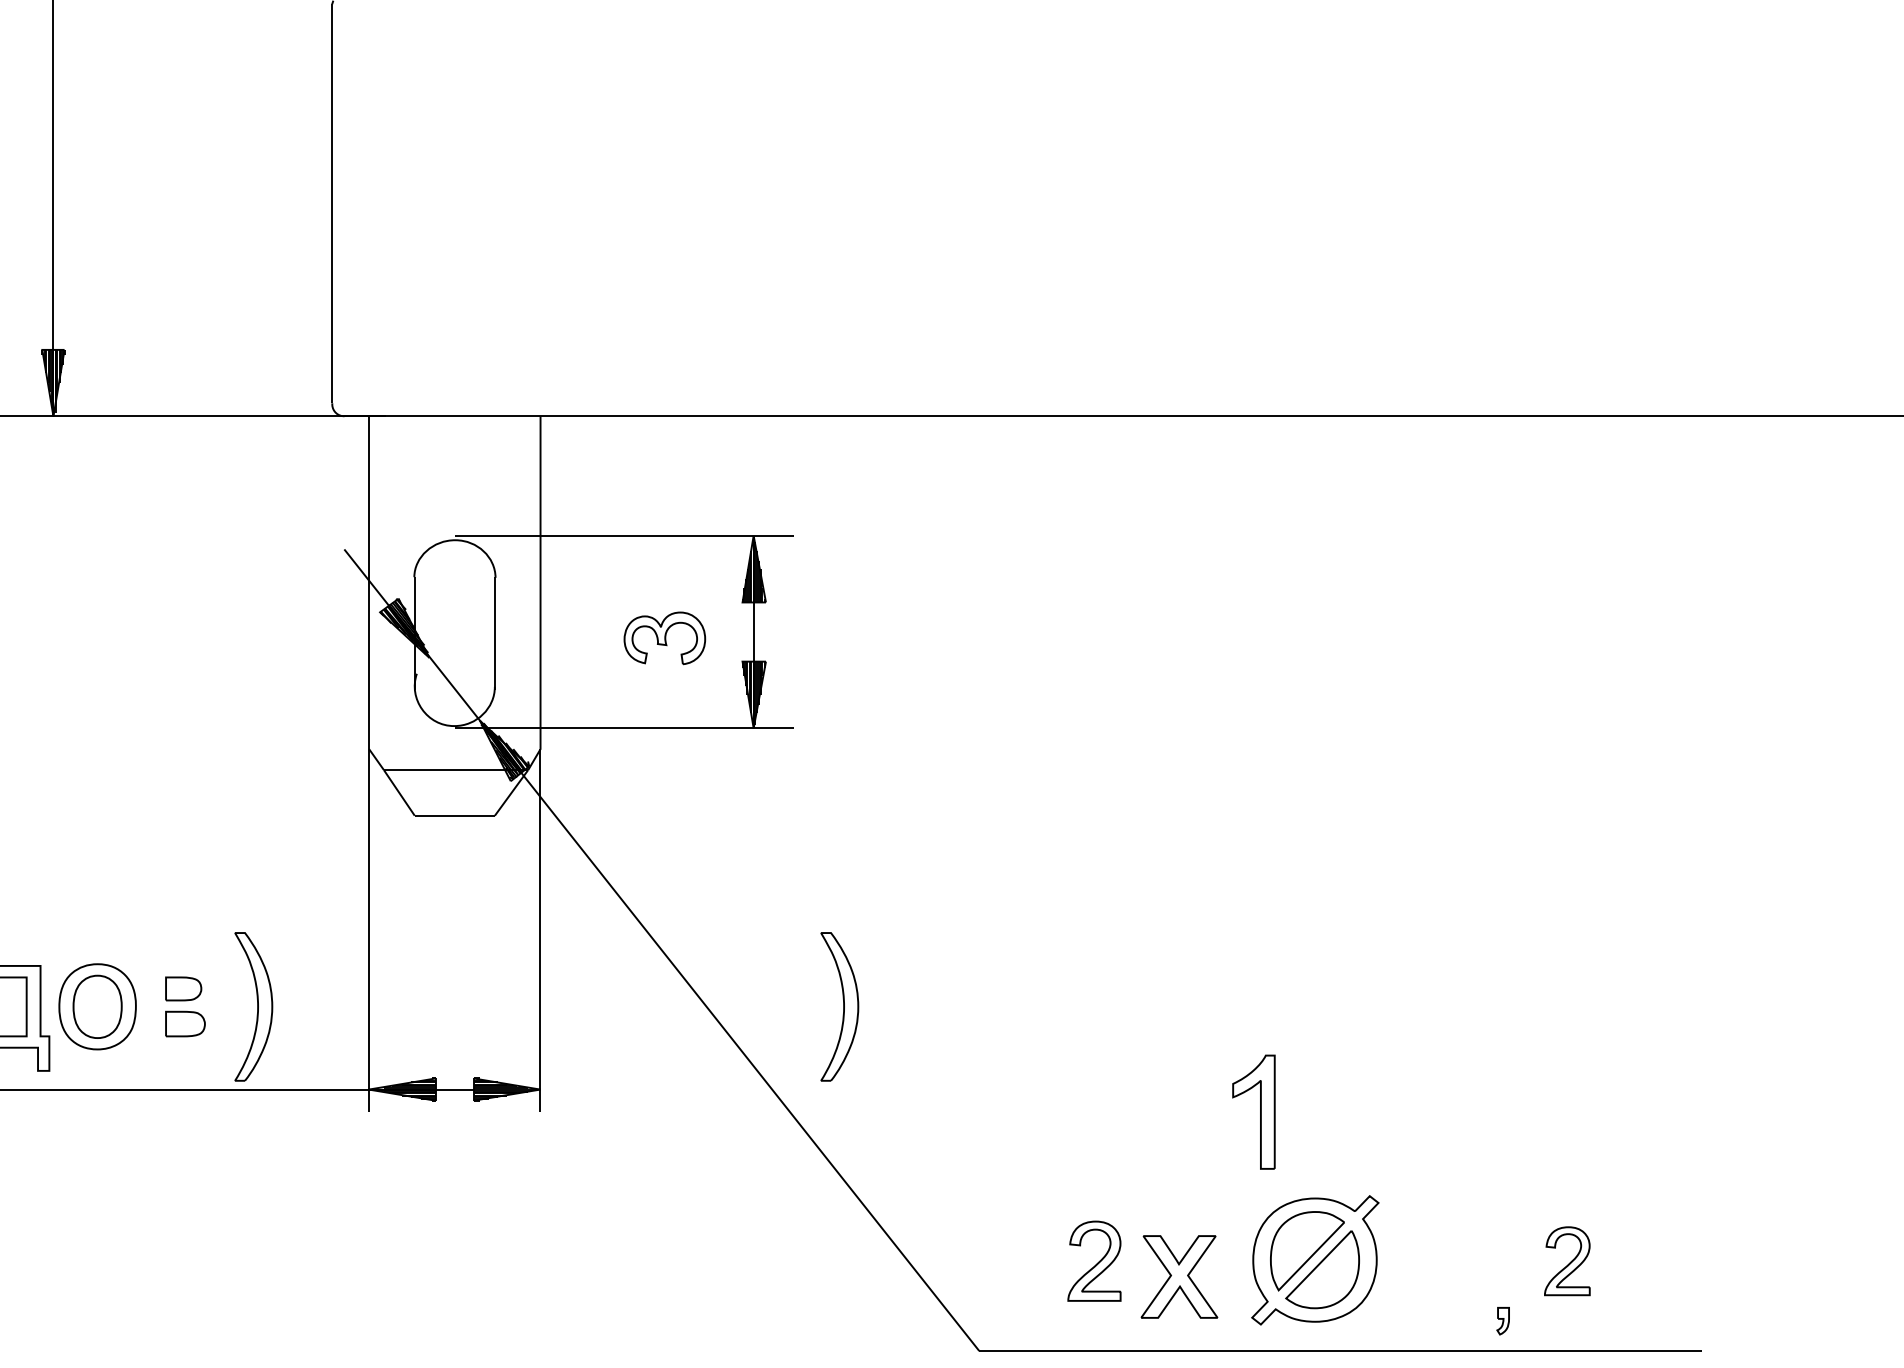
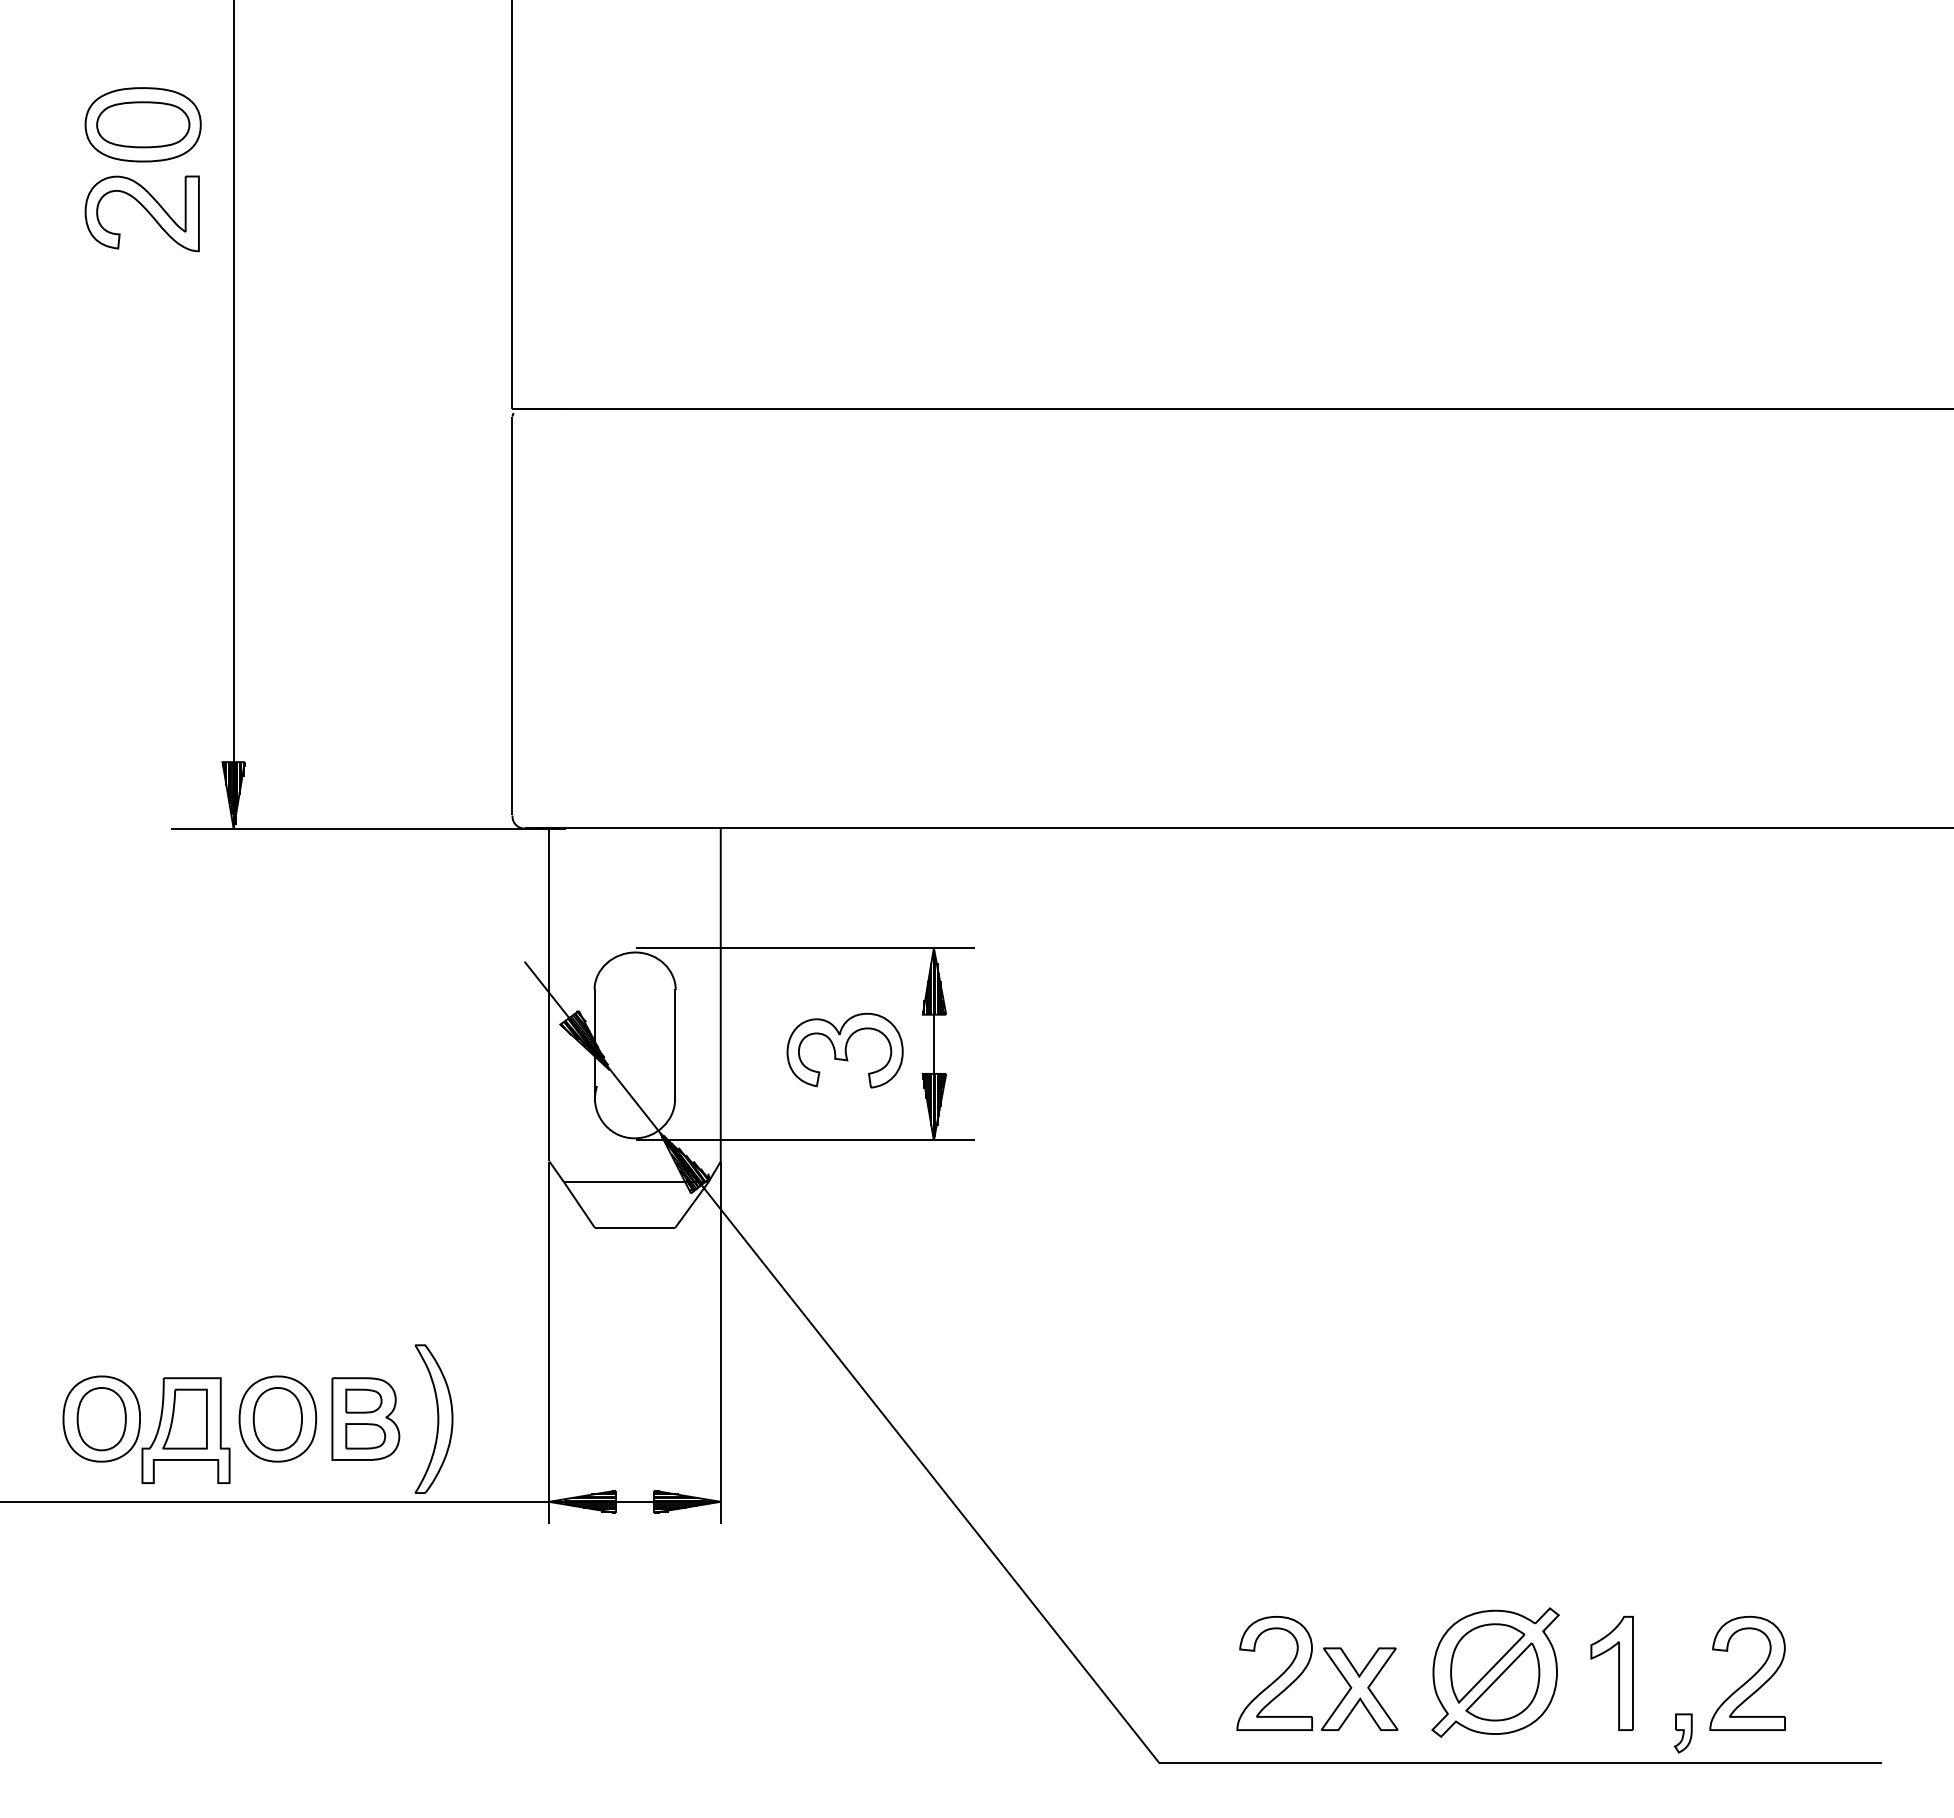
part: (664, 638) -> (844, 1050), size x1.43
part: (185, 1006) -> (365, 1418), added
part: (839, 1006) -> (1019, 1418), removed
part: (1260, 1112) -> (1618, 1673), moved
part: (1094, 1261) -> (1274, 1673), size x1.43
part: (1567, 1261) -> (1747, 1673), size x1.67
part: (1503, 1321) -> (1683, 1733), size x1.43

